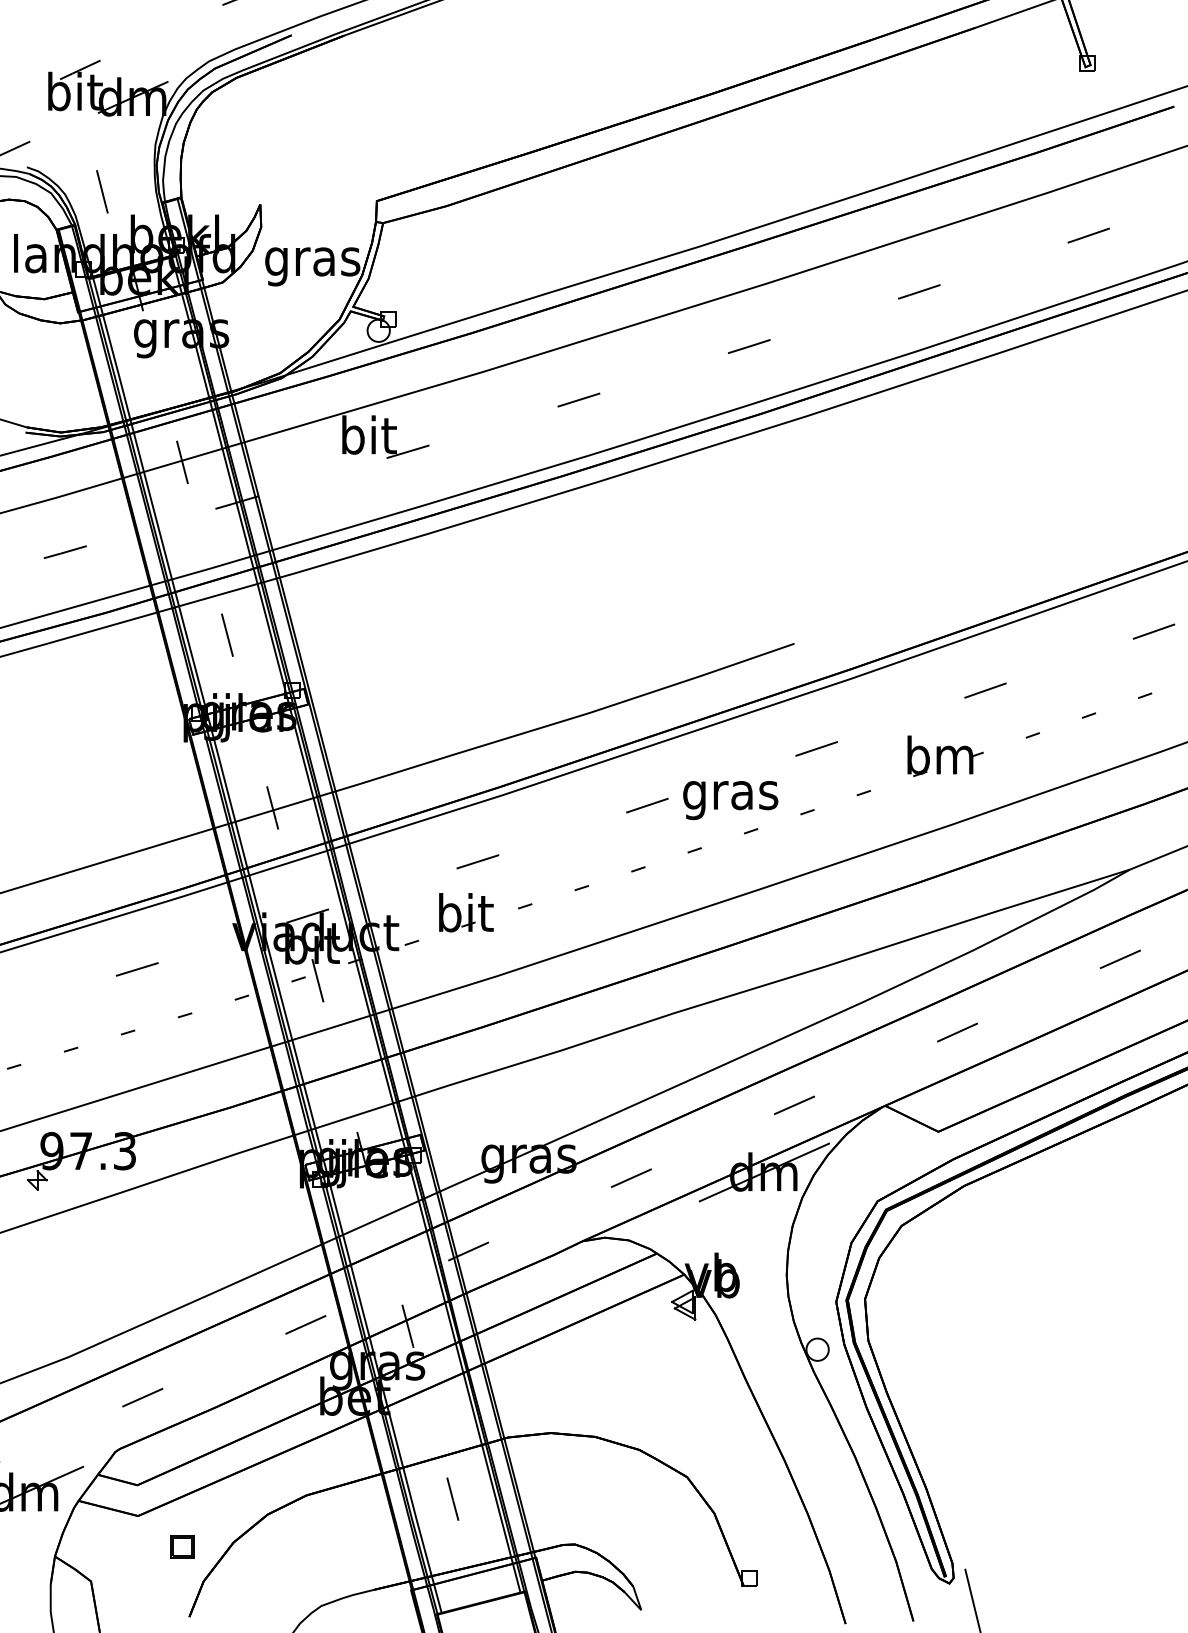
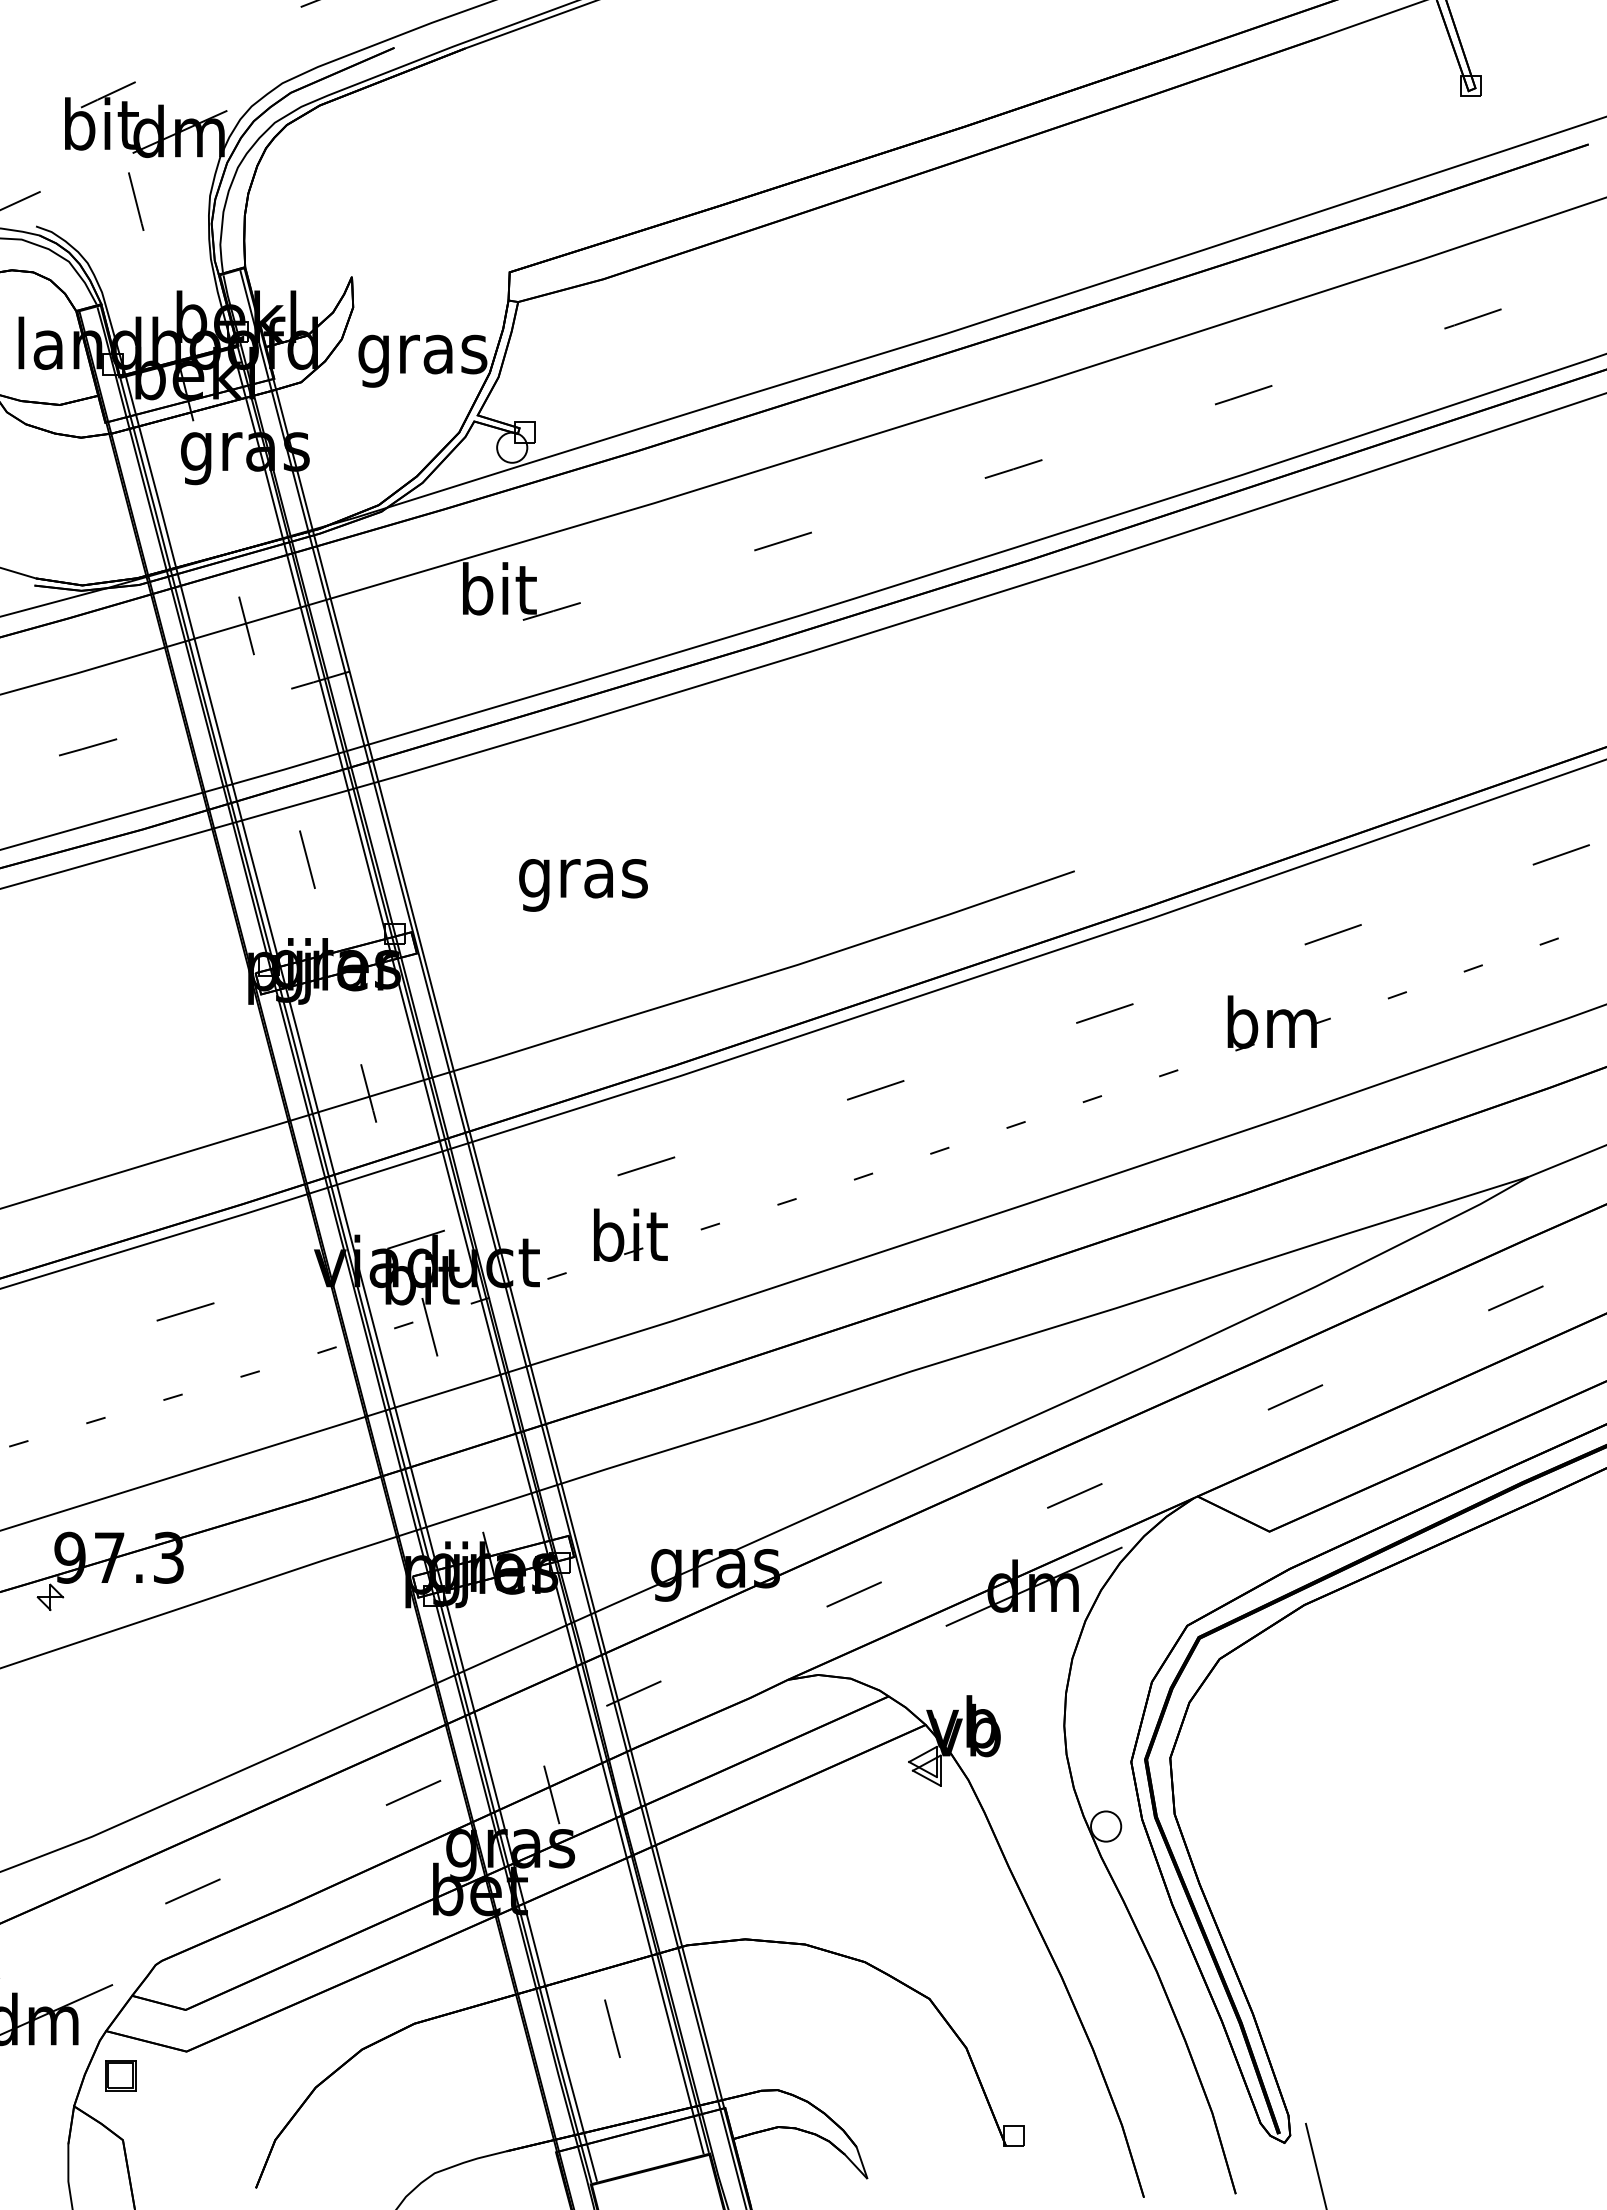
line: (102, 191) -> (136, 201), moved
text: (730, 800) -> (583, 885), moved
part: (182, 1547) -> (120, 2075), moved

